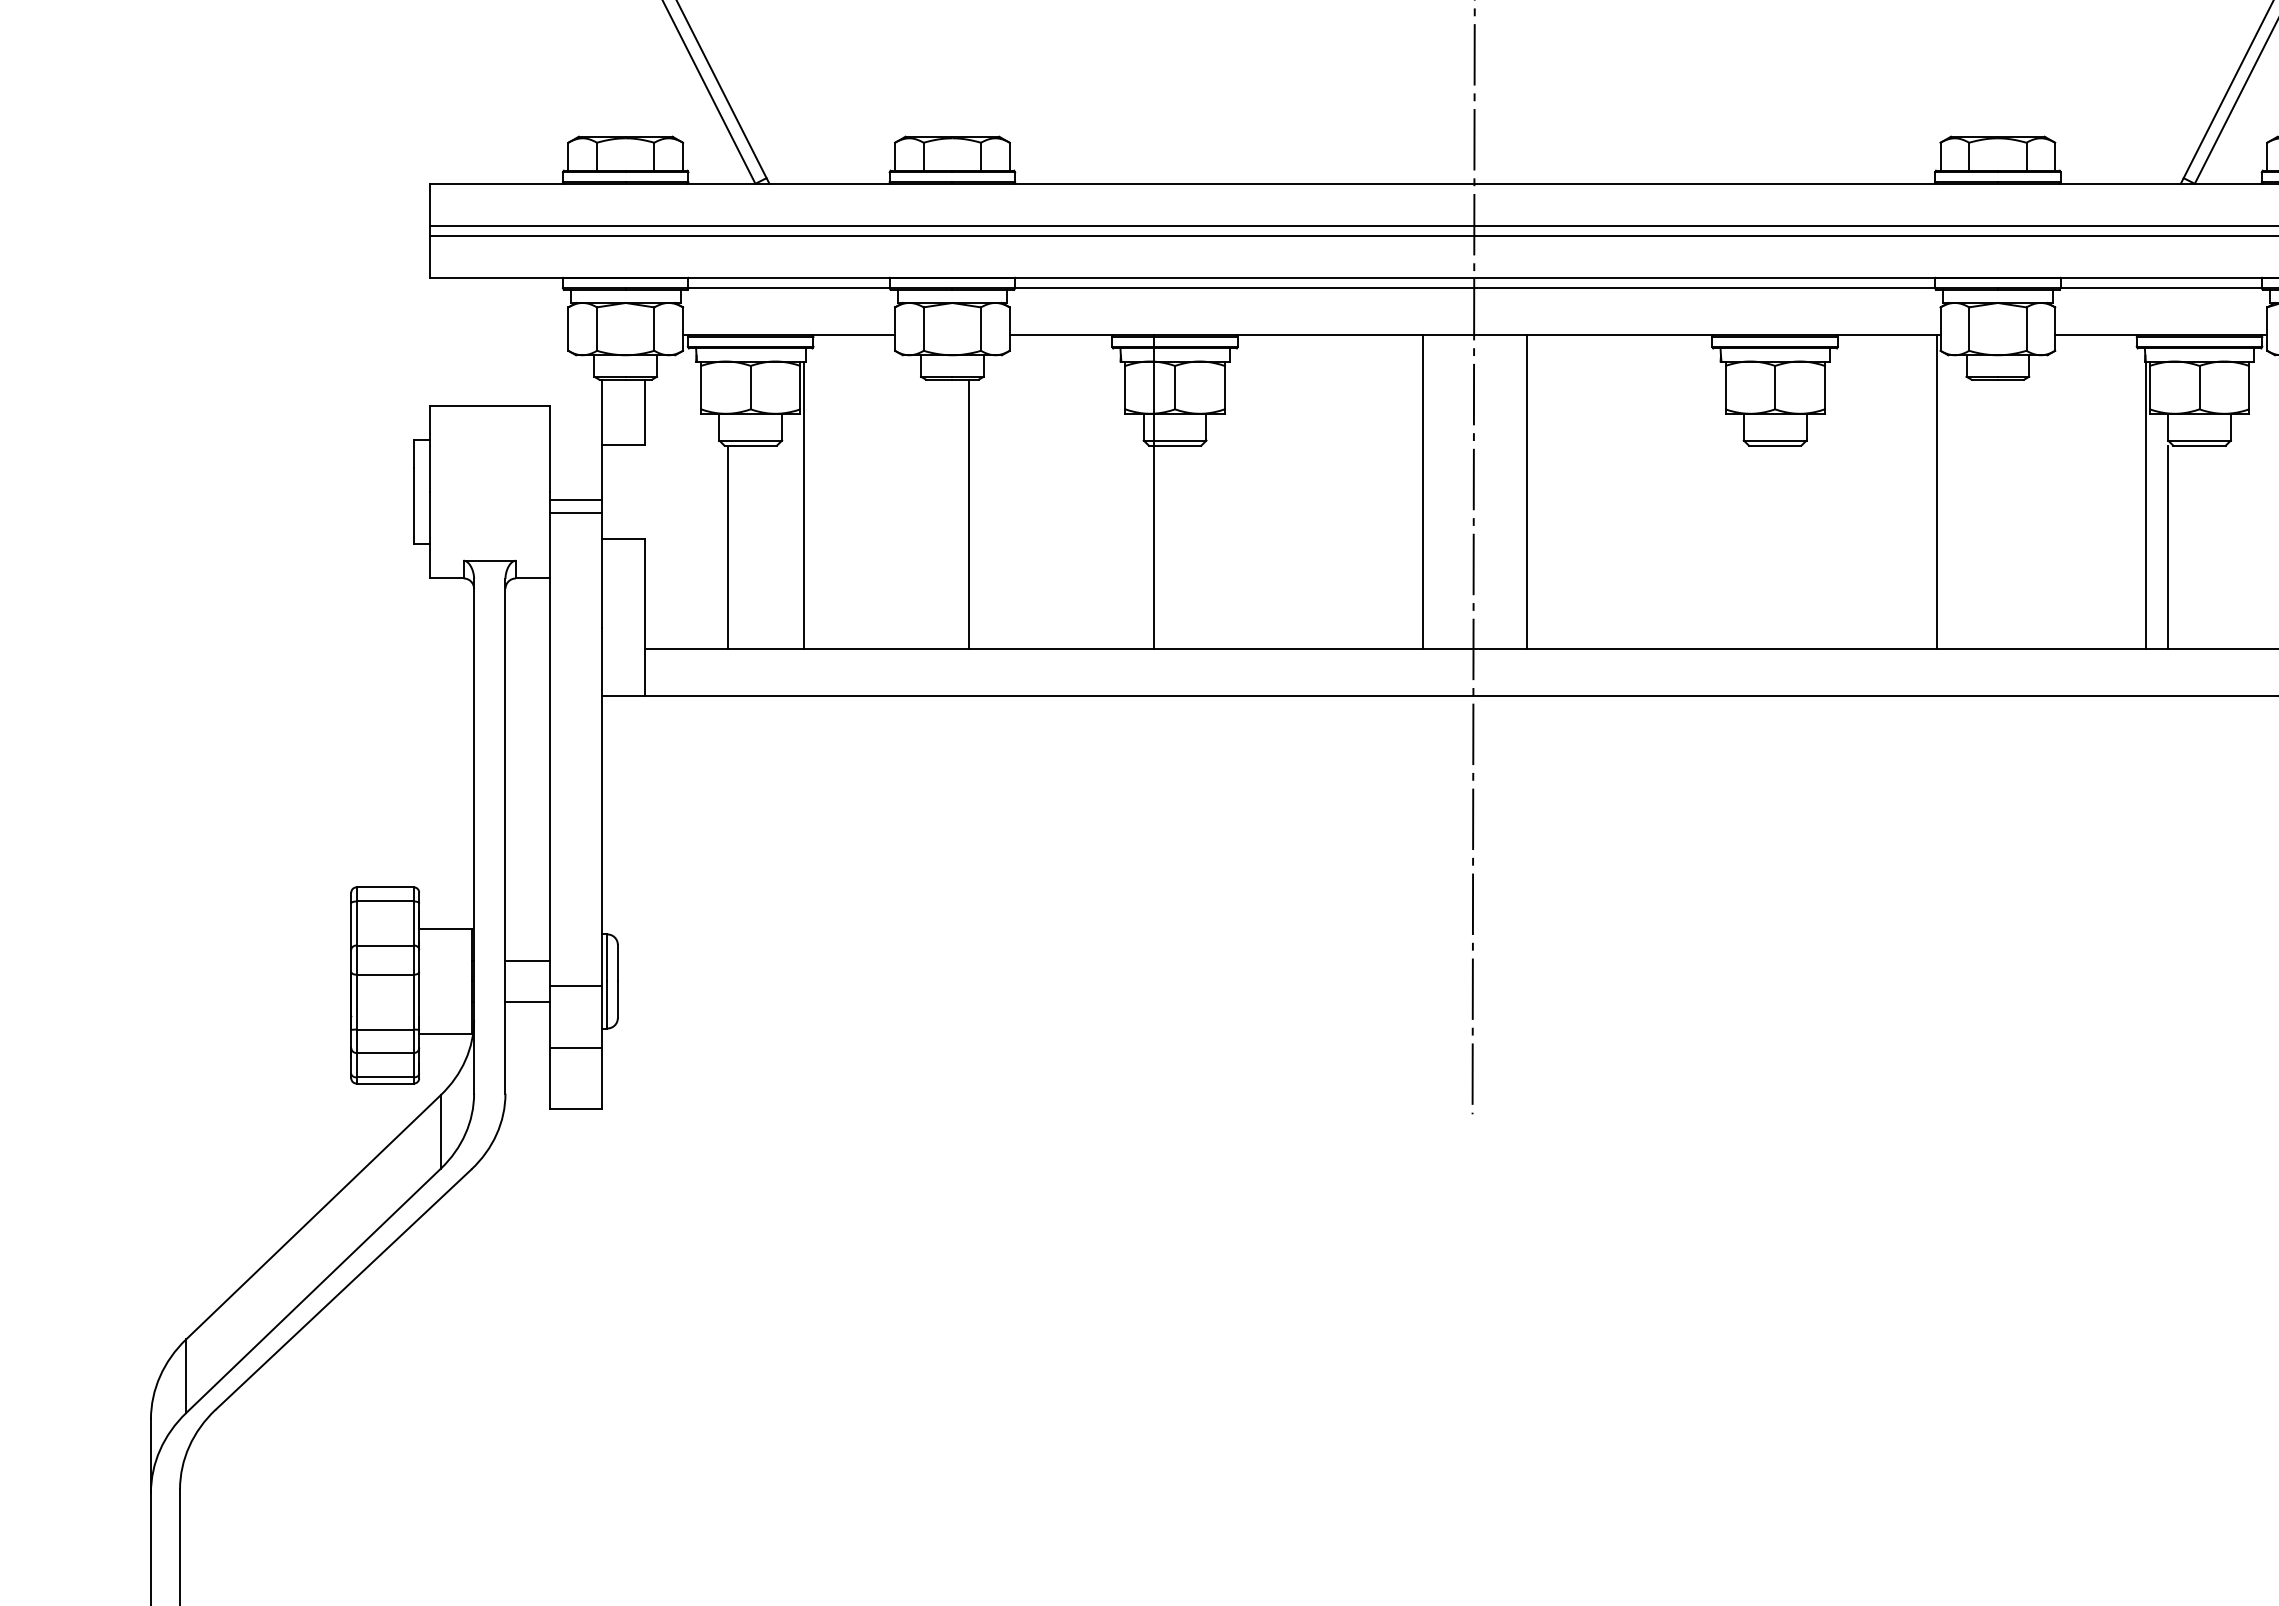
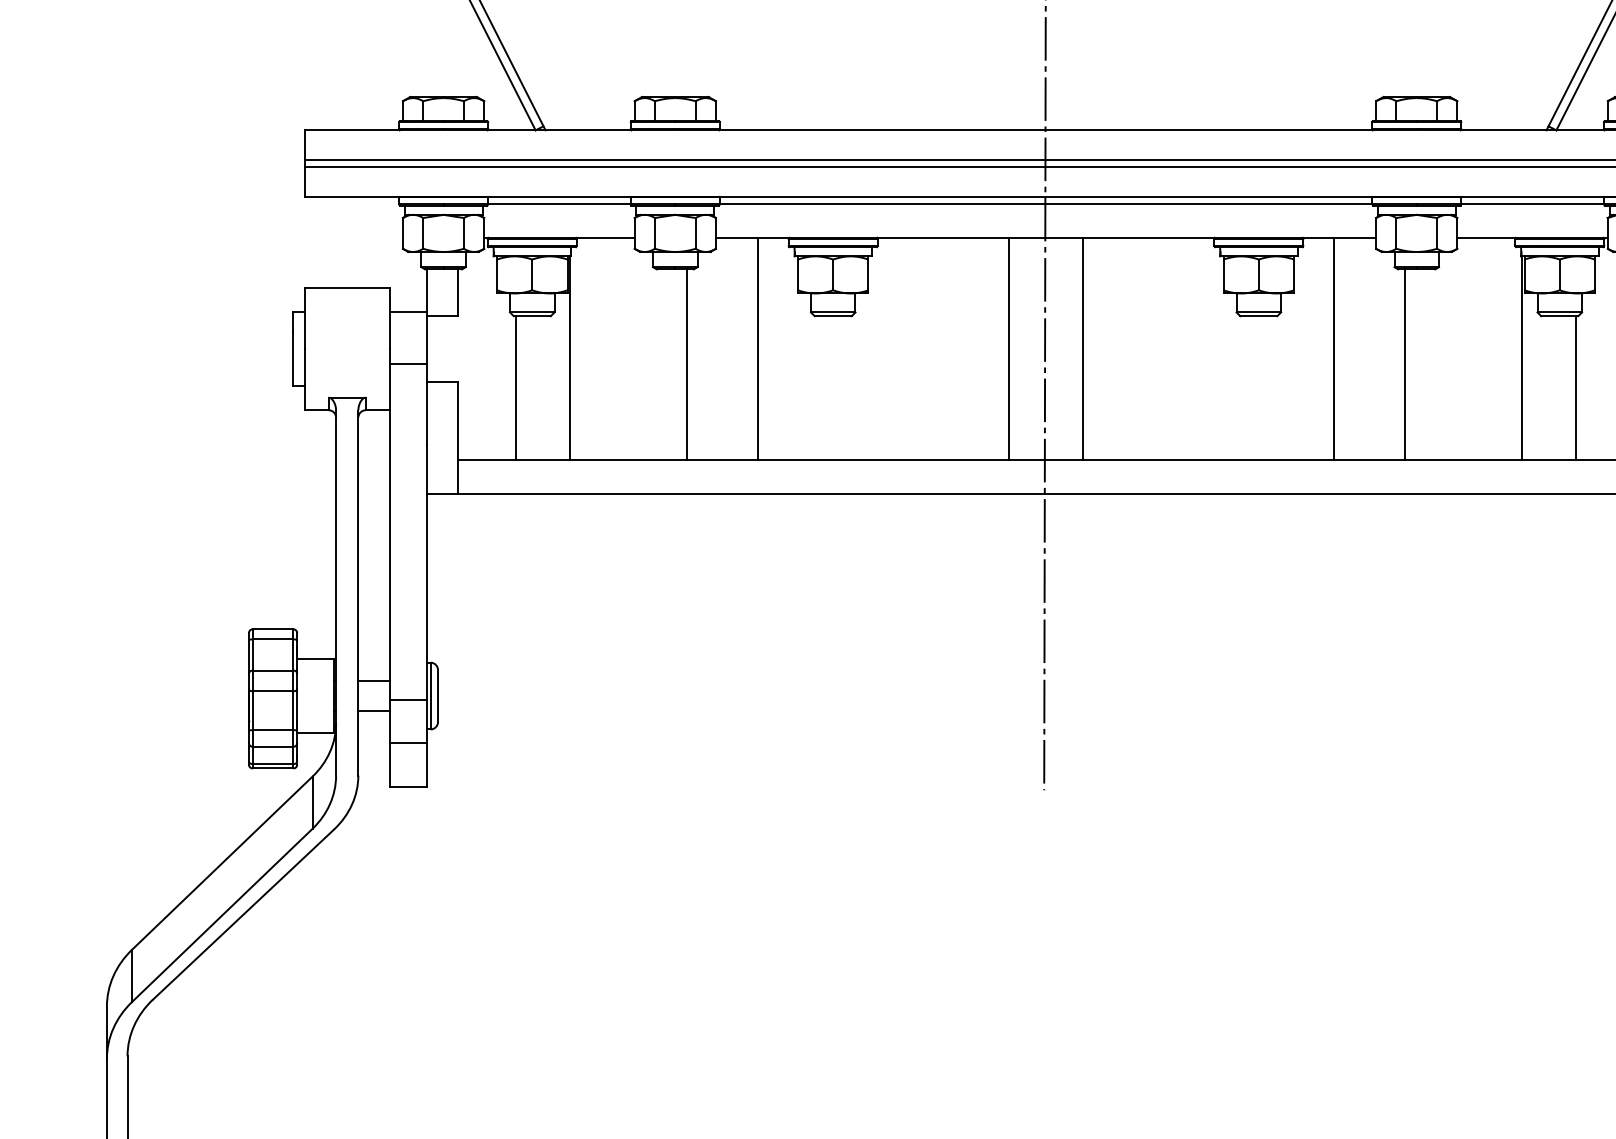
line: (1153, 492) -> (758, 349), moved
line: (1936, 492) -> (1333, 349), moved
line: (575, 499) -> (408, 311), moved
line: (1980, 514) -> (1404, 364), added
line: (2167, 547) -> (1575, 388), moved

